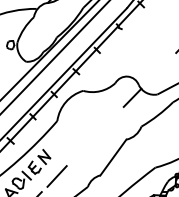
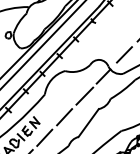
line: (158, 69) -> (123, 54), added
line: (108, 122) -> (84, 95), added
line: (82, 149) -> (64, 116), added

